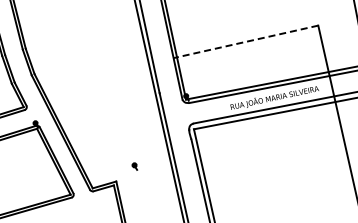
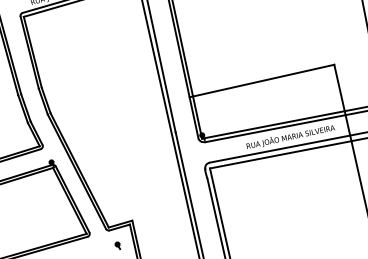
line: (245, 42) -> (261, 81), dashed -> solid
part: (134, 166) -> (117, 245), moved

